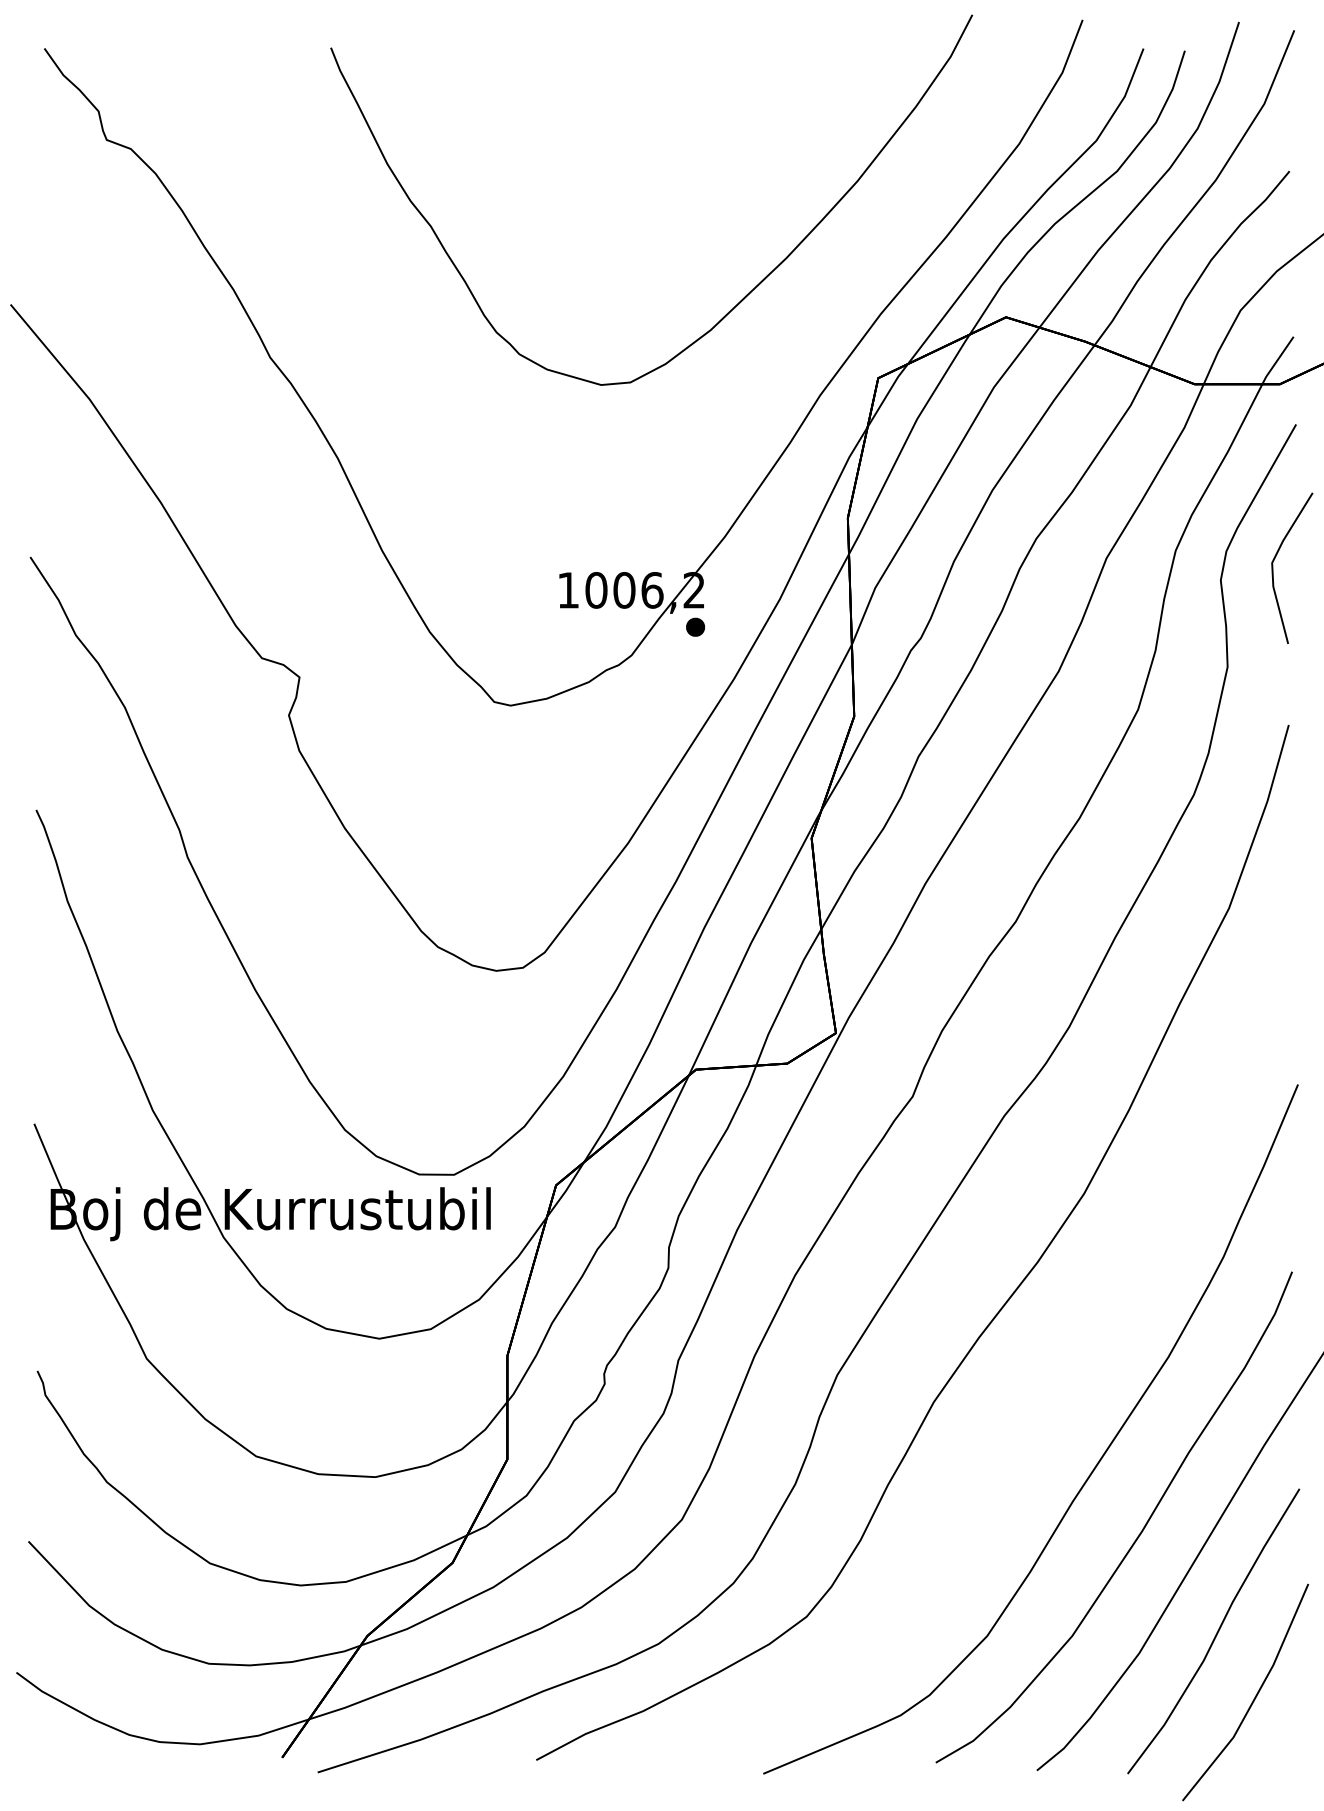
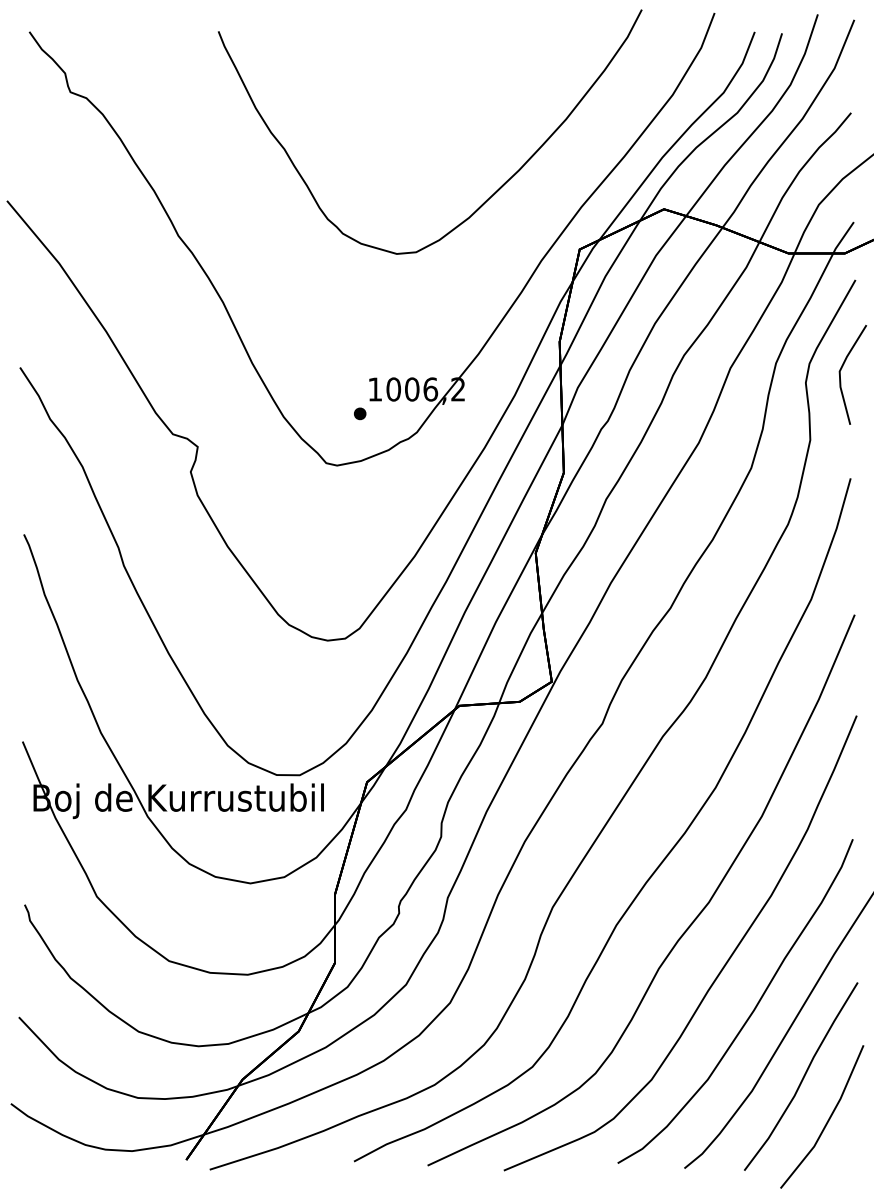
part: (696, 626) -> (360, 413), moved
part: (1040, 1406) -> (686, 928), added

